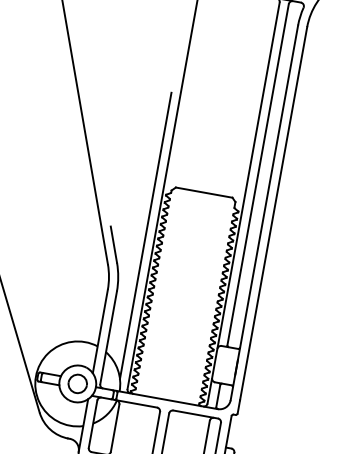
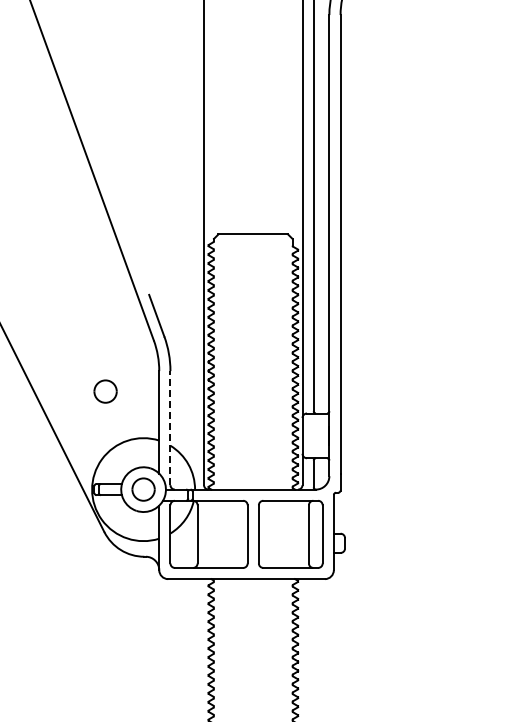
line: (145, 235) -> (192, 298), removed
part: (61, 298) -> (105, 391), added
line: (108, 337) -> (170, 427), solid -> dashed

